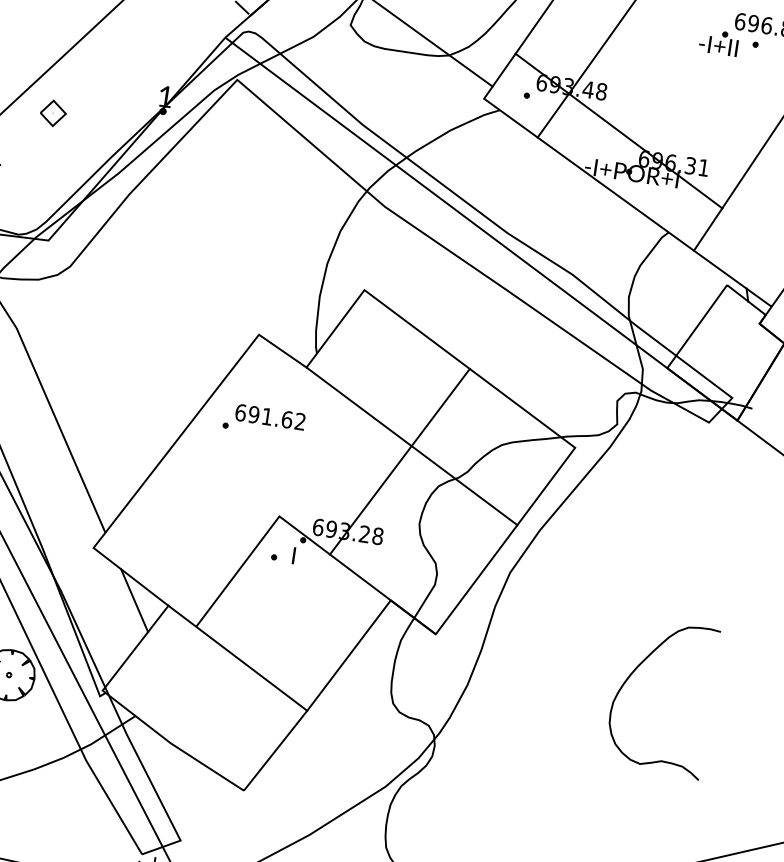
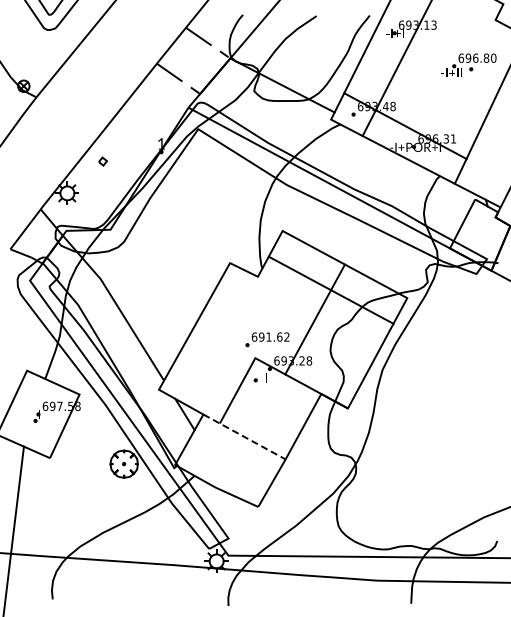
part: (52, 112) -> (102, 161), size x0.6
part: (263, 420) -> (267, 339), moved
line: (410, 444) -> (330, 289), moved
line: (237, 657) -> (244, 436), solid -> dashed
curve: (636, 671) -> (457, 412), removed

